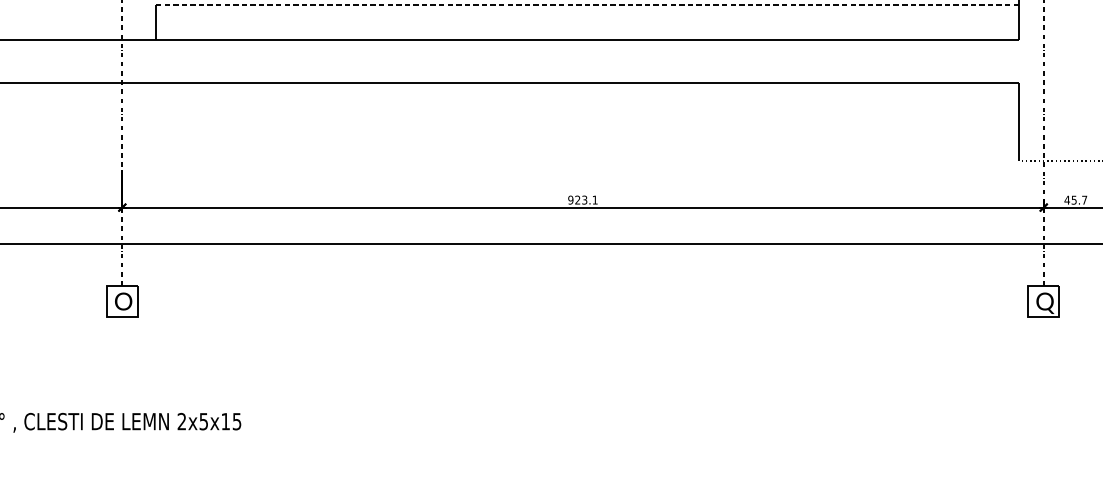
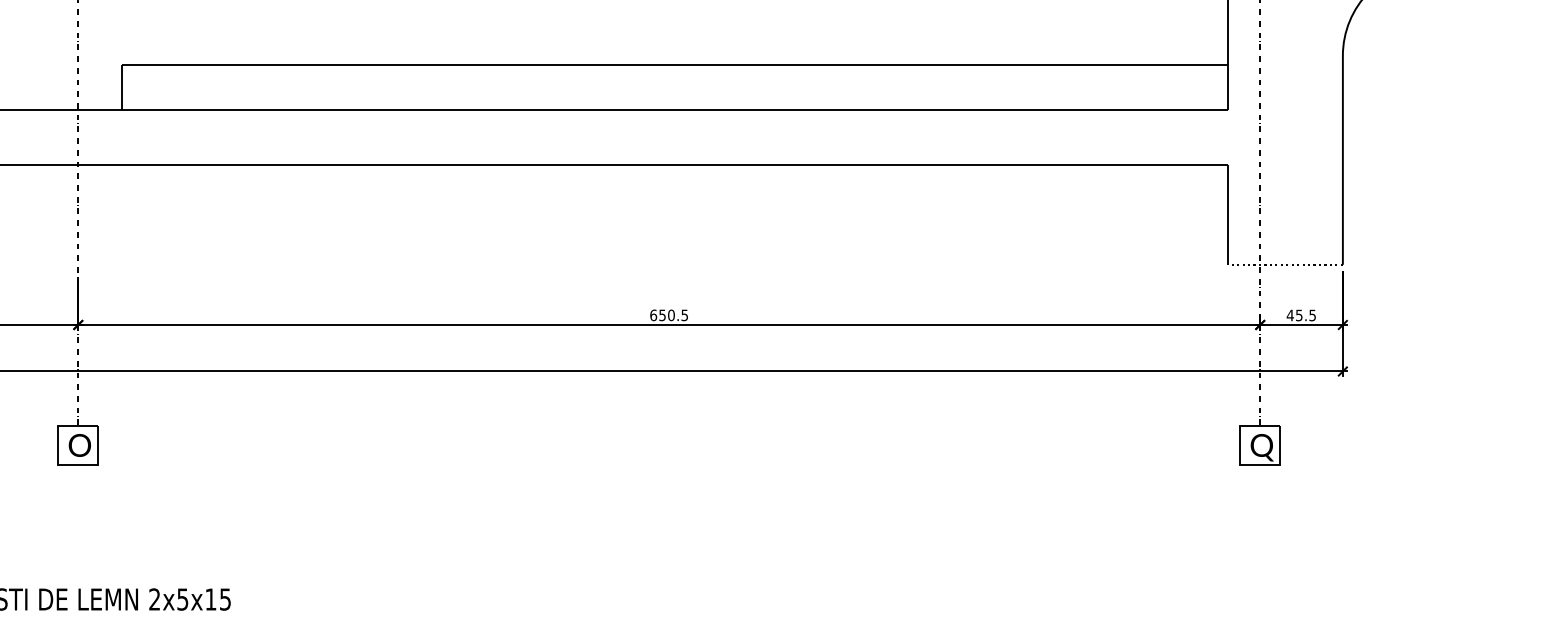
line: (587, 4) -> (674, 64), dashed -> solid
text: (582, 200) -> (668, 315), 923.1 -> 650.5
text: (1084, 200) -> (1312, 315), 45.7 -> 45.5

